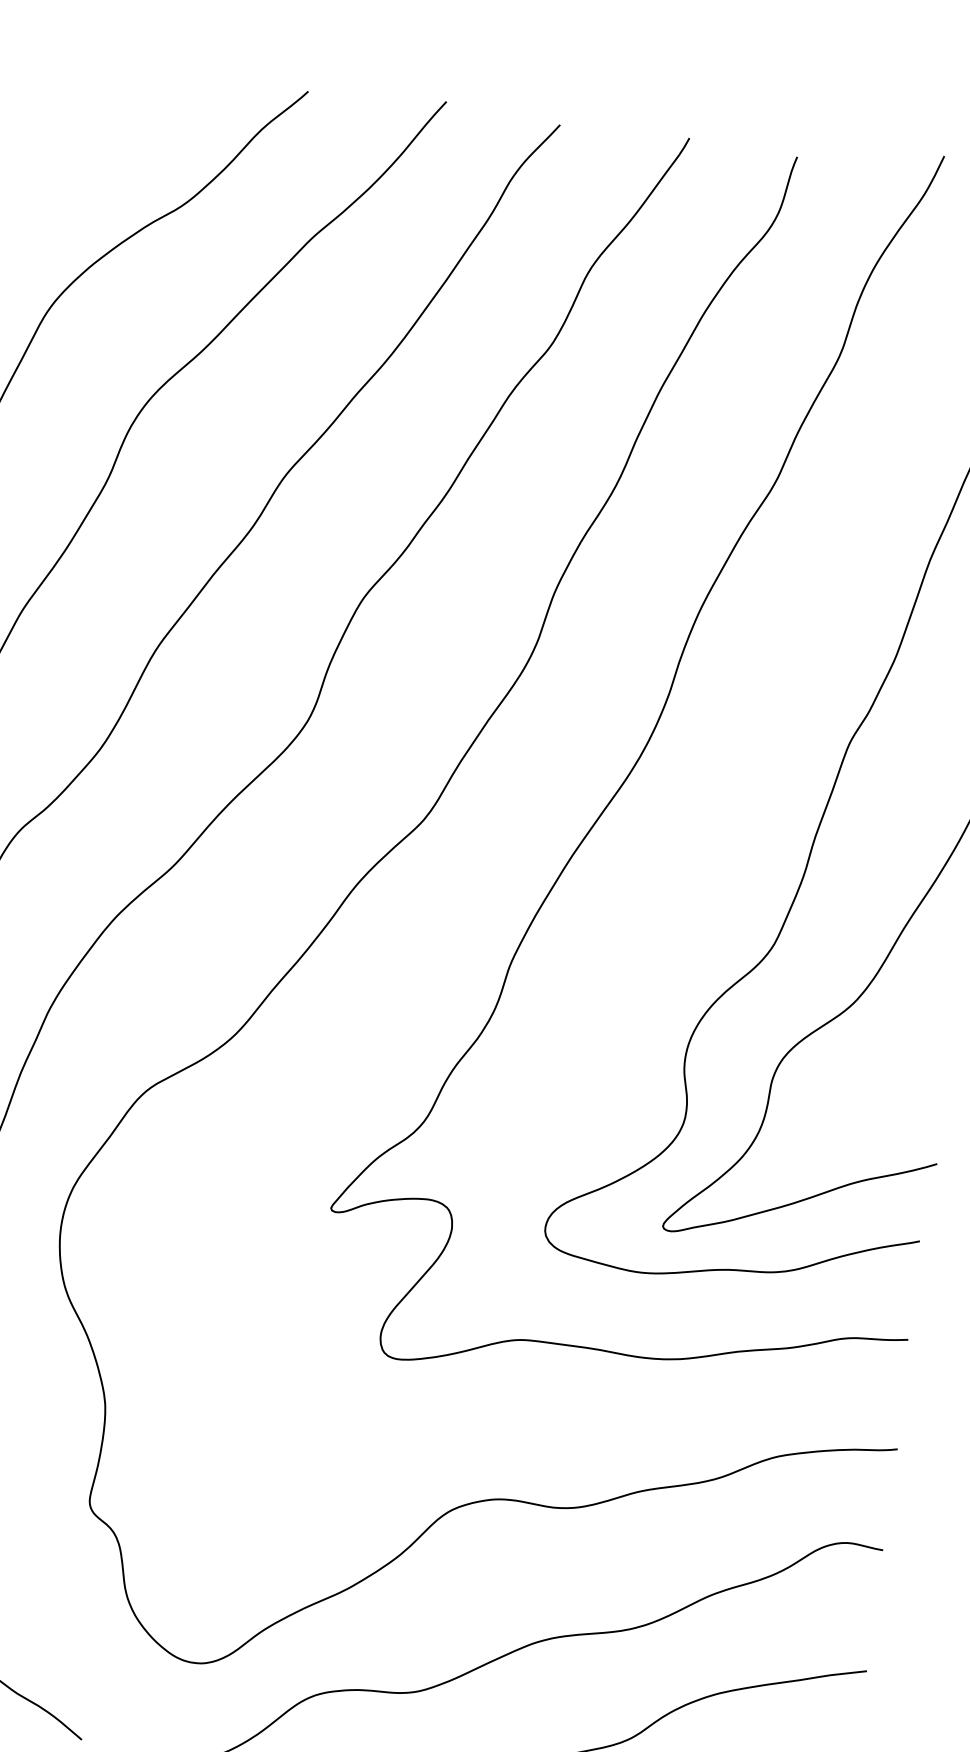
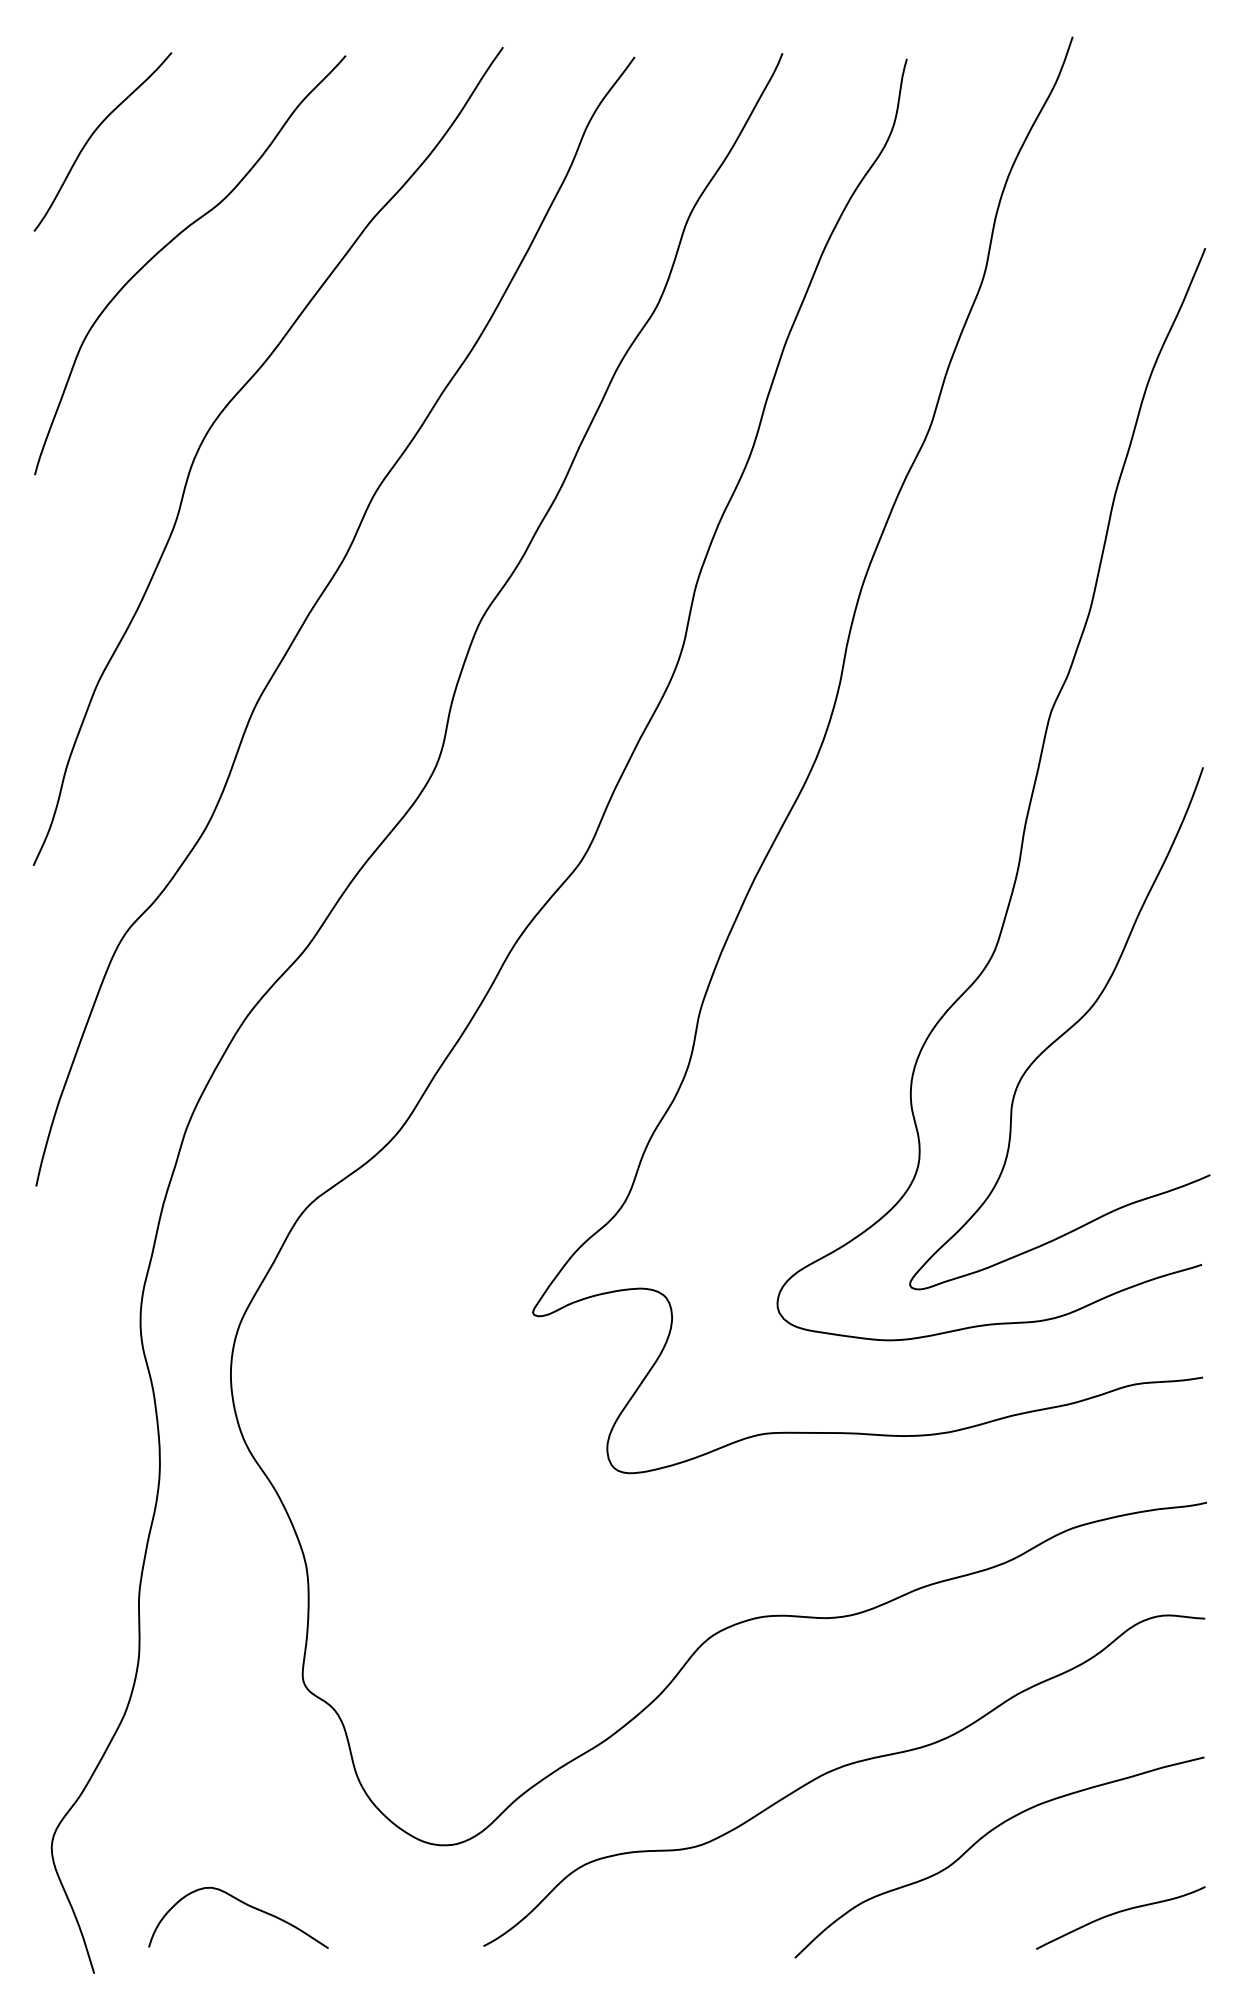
curve: (80, 131) -> (94, 133), added

